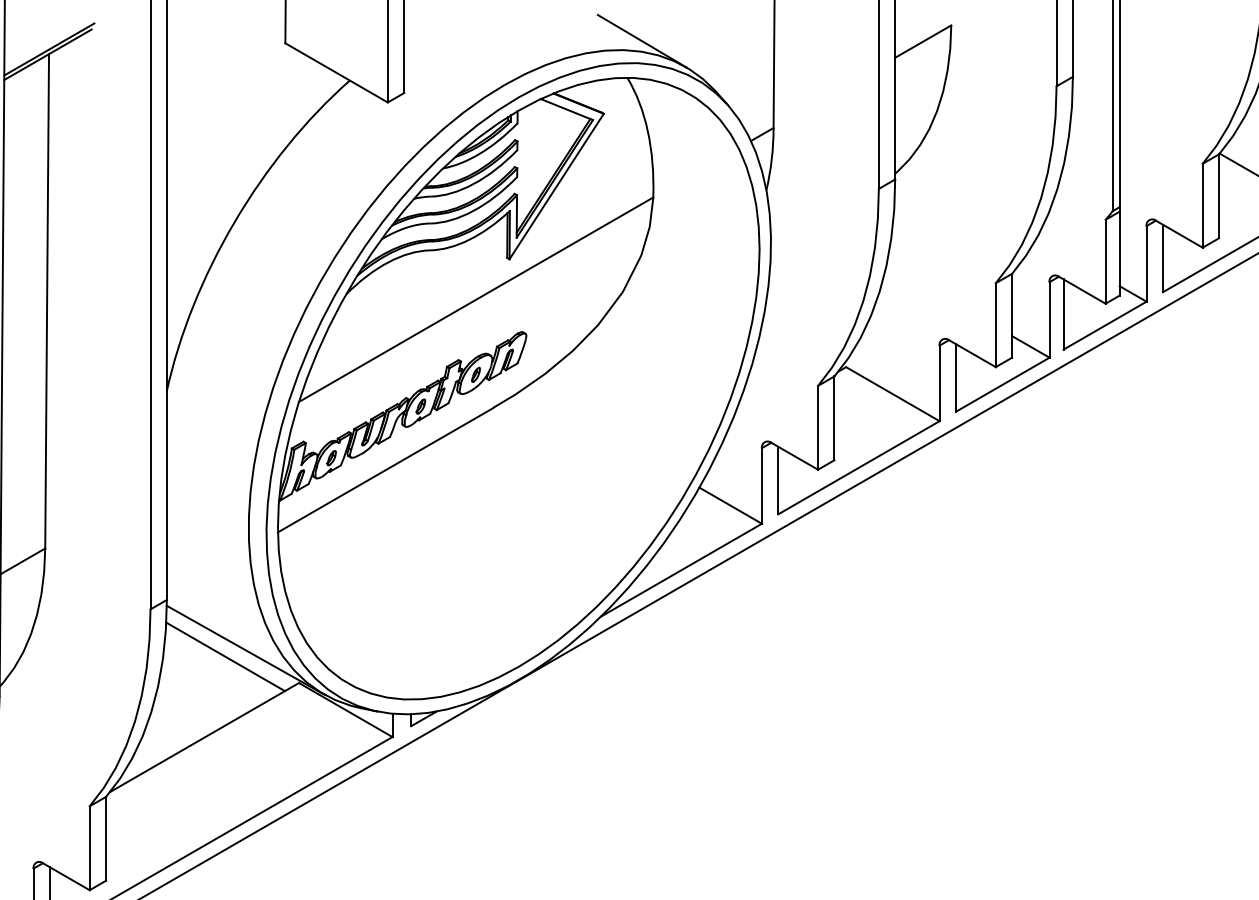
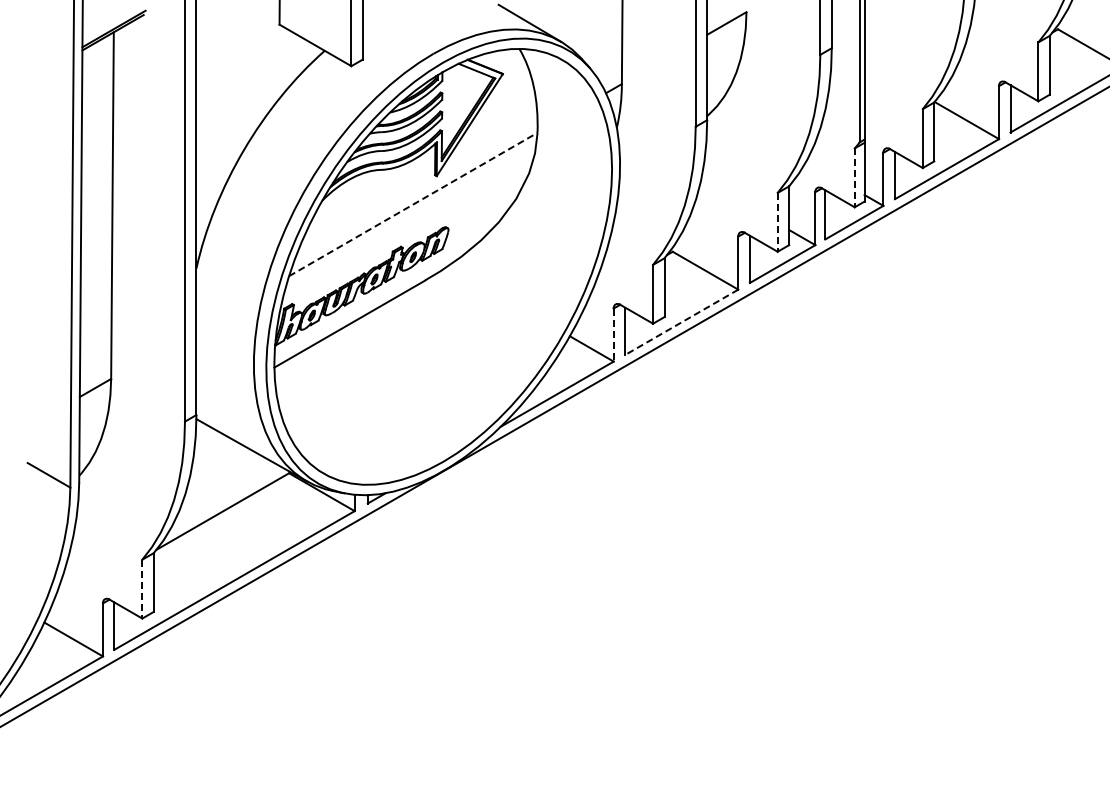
line: (1105, 262) -> (854, 178), solid -> dashed
line: (476, 299) -> (413, 204), solid -> dashed
line: (995, 325) -> (777, 222), solid -> dashed
line: (858, 468) -> (681, 322), solid -> dashed
line: (761, 486) -> (613, 335), solid -> dashed
line: (225, 656) -> (237, 454), removed
line: (89, 848) -> (142, 589), solid -> dashed

